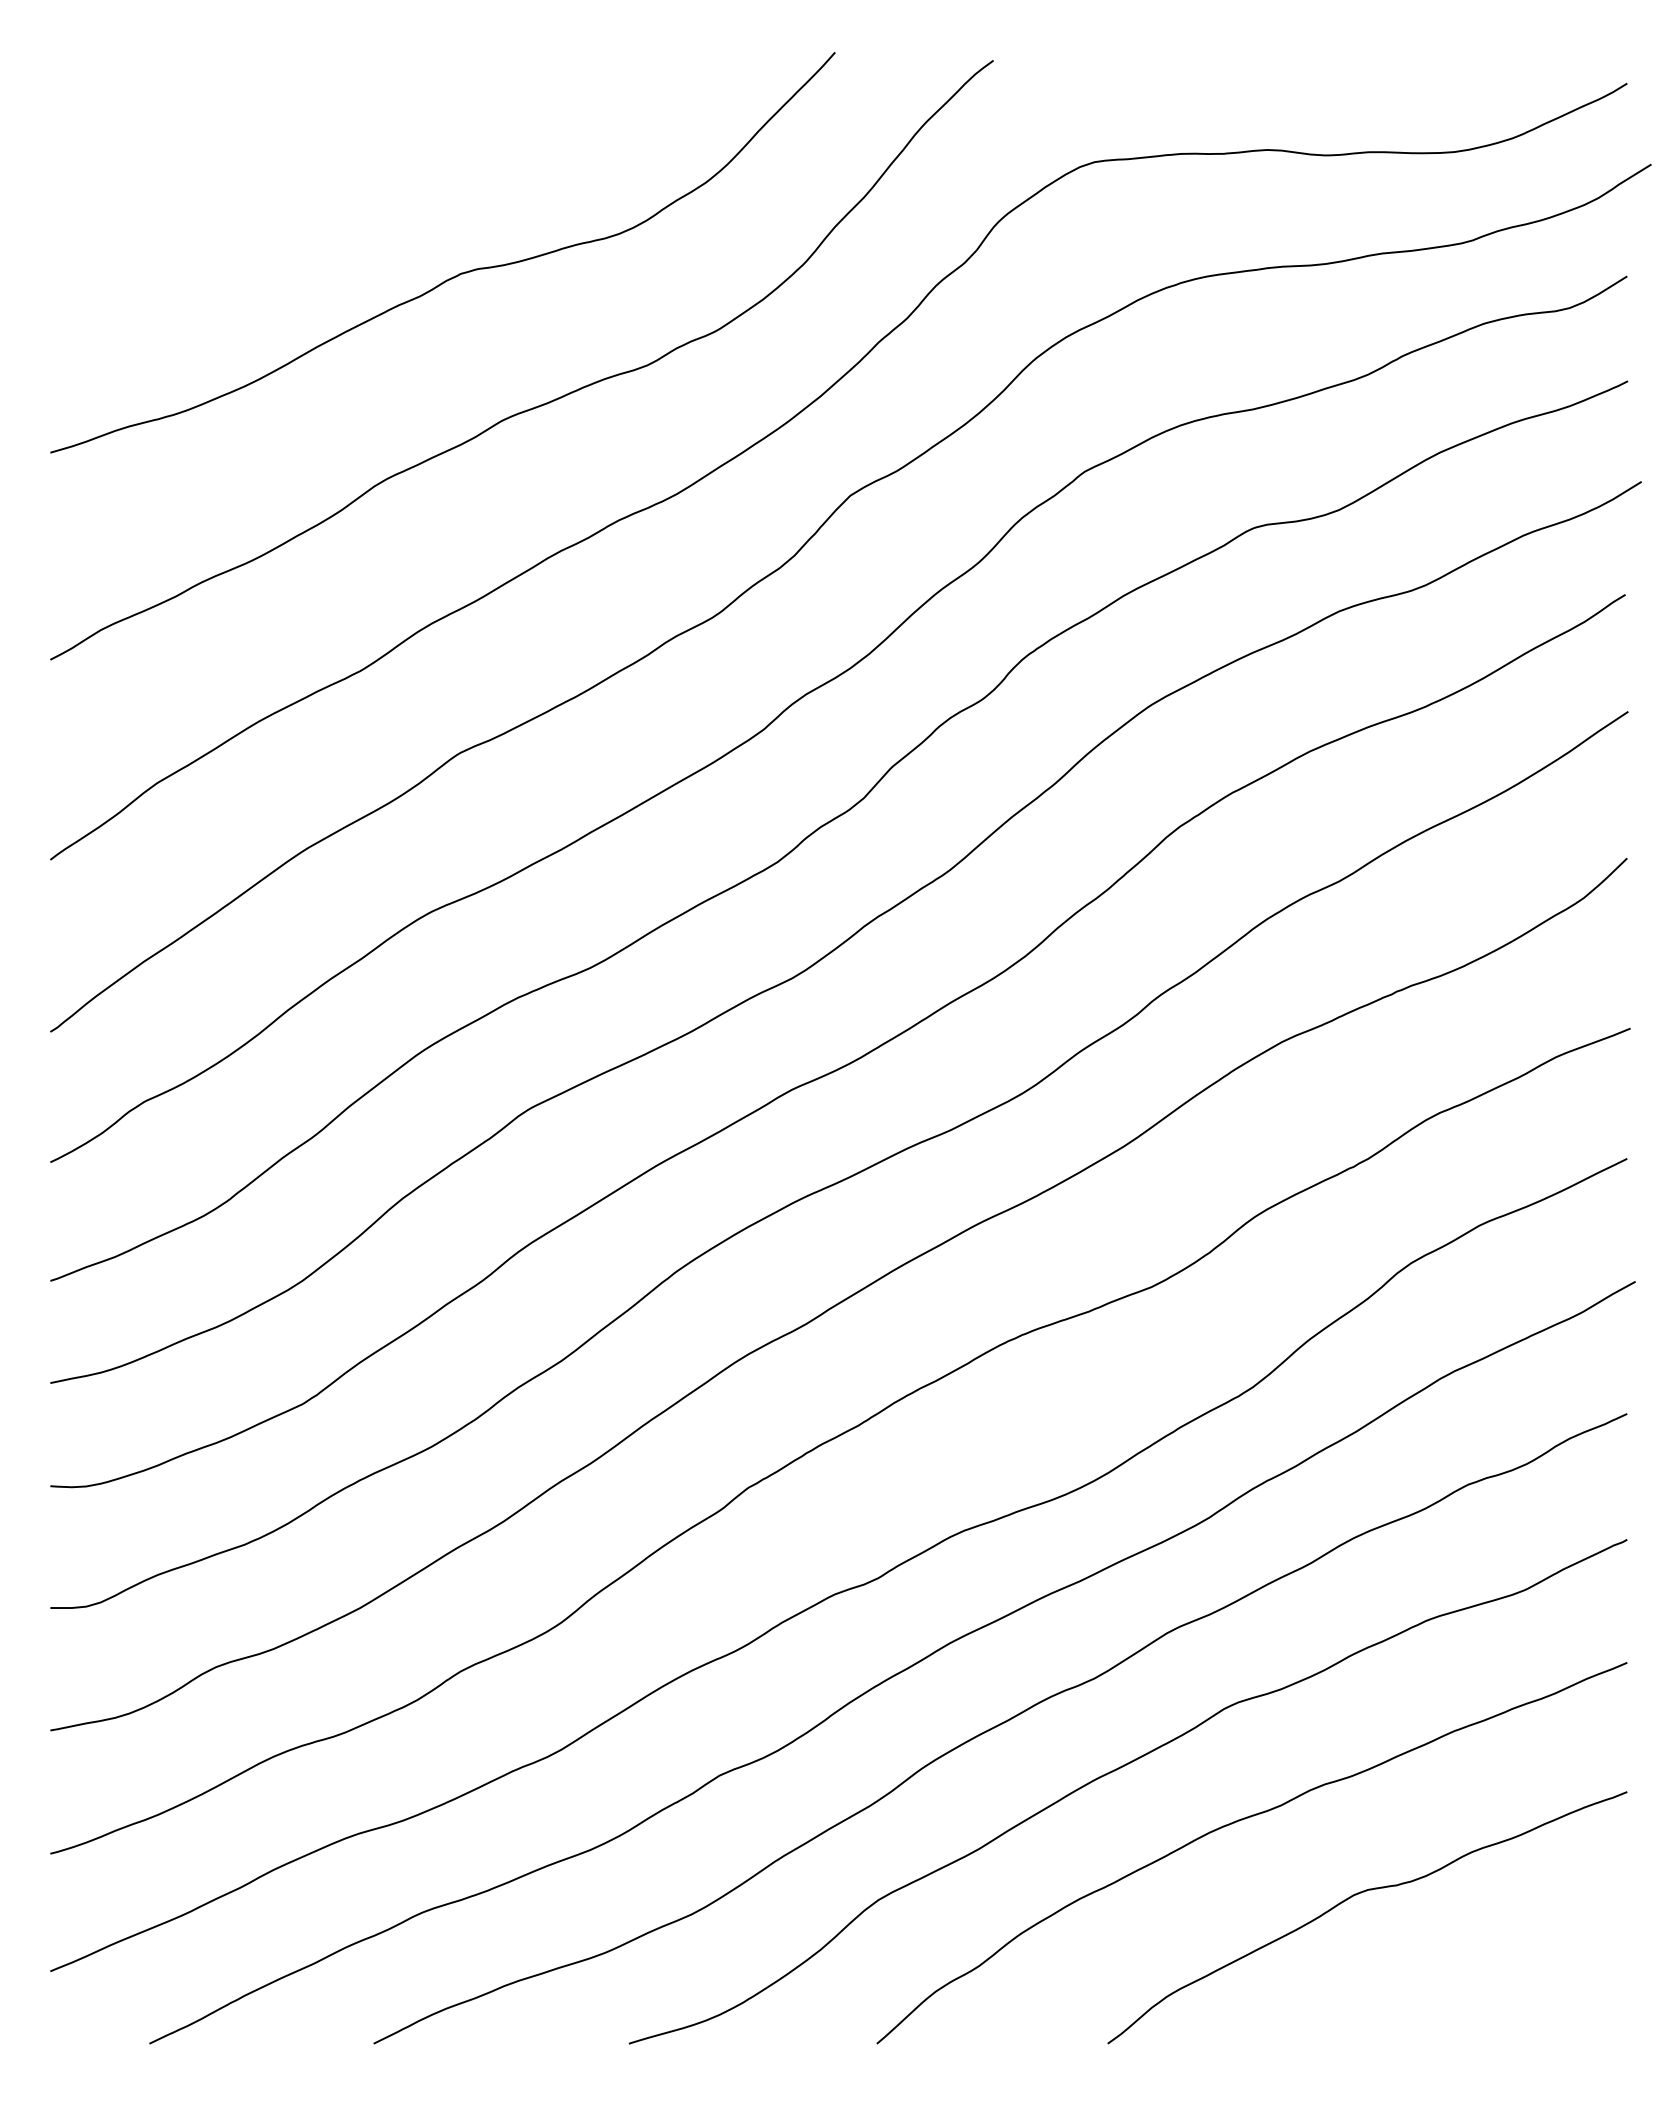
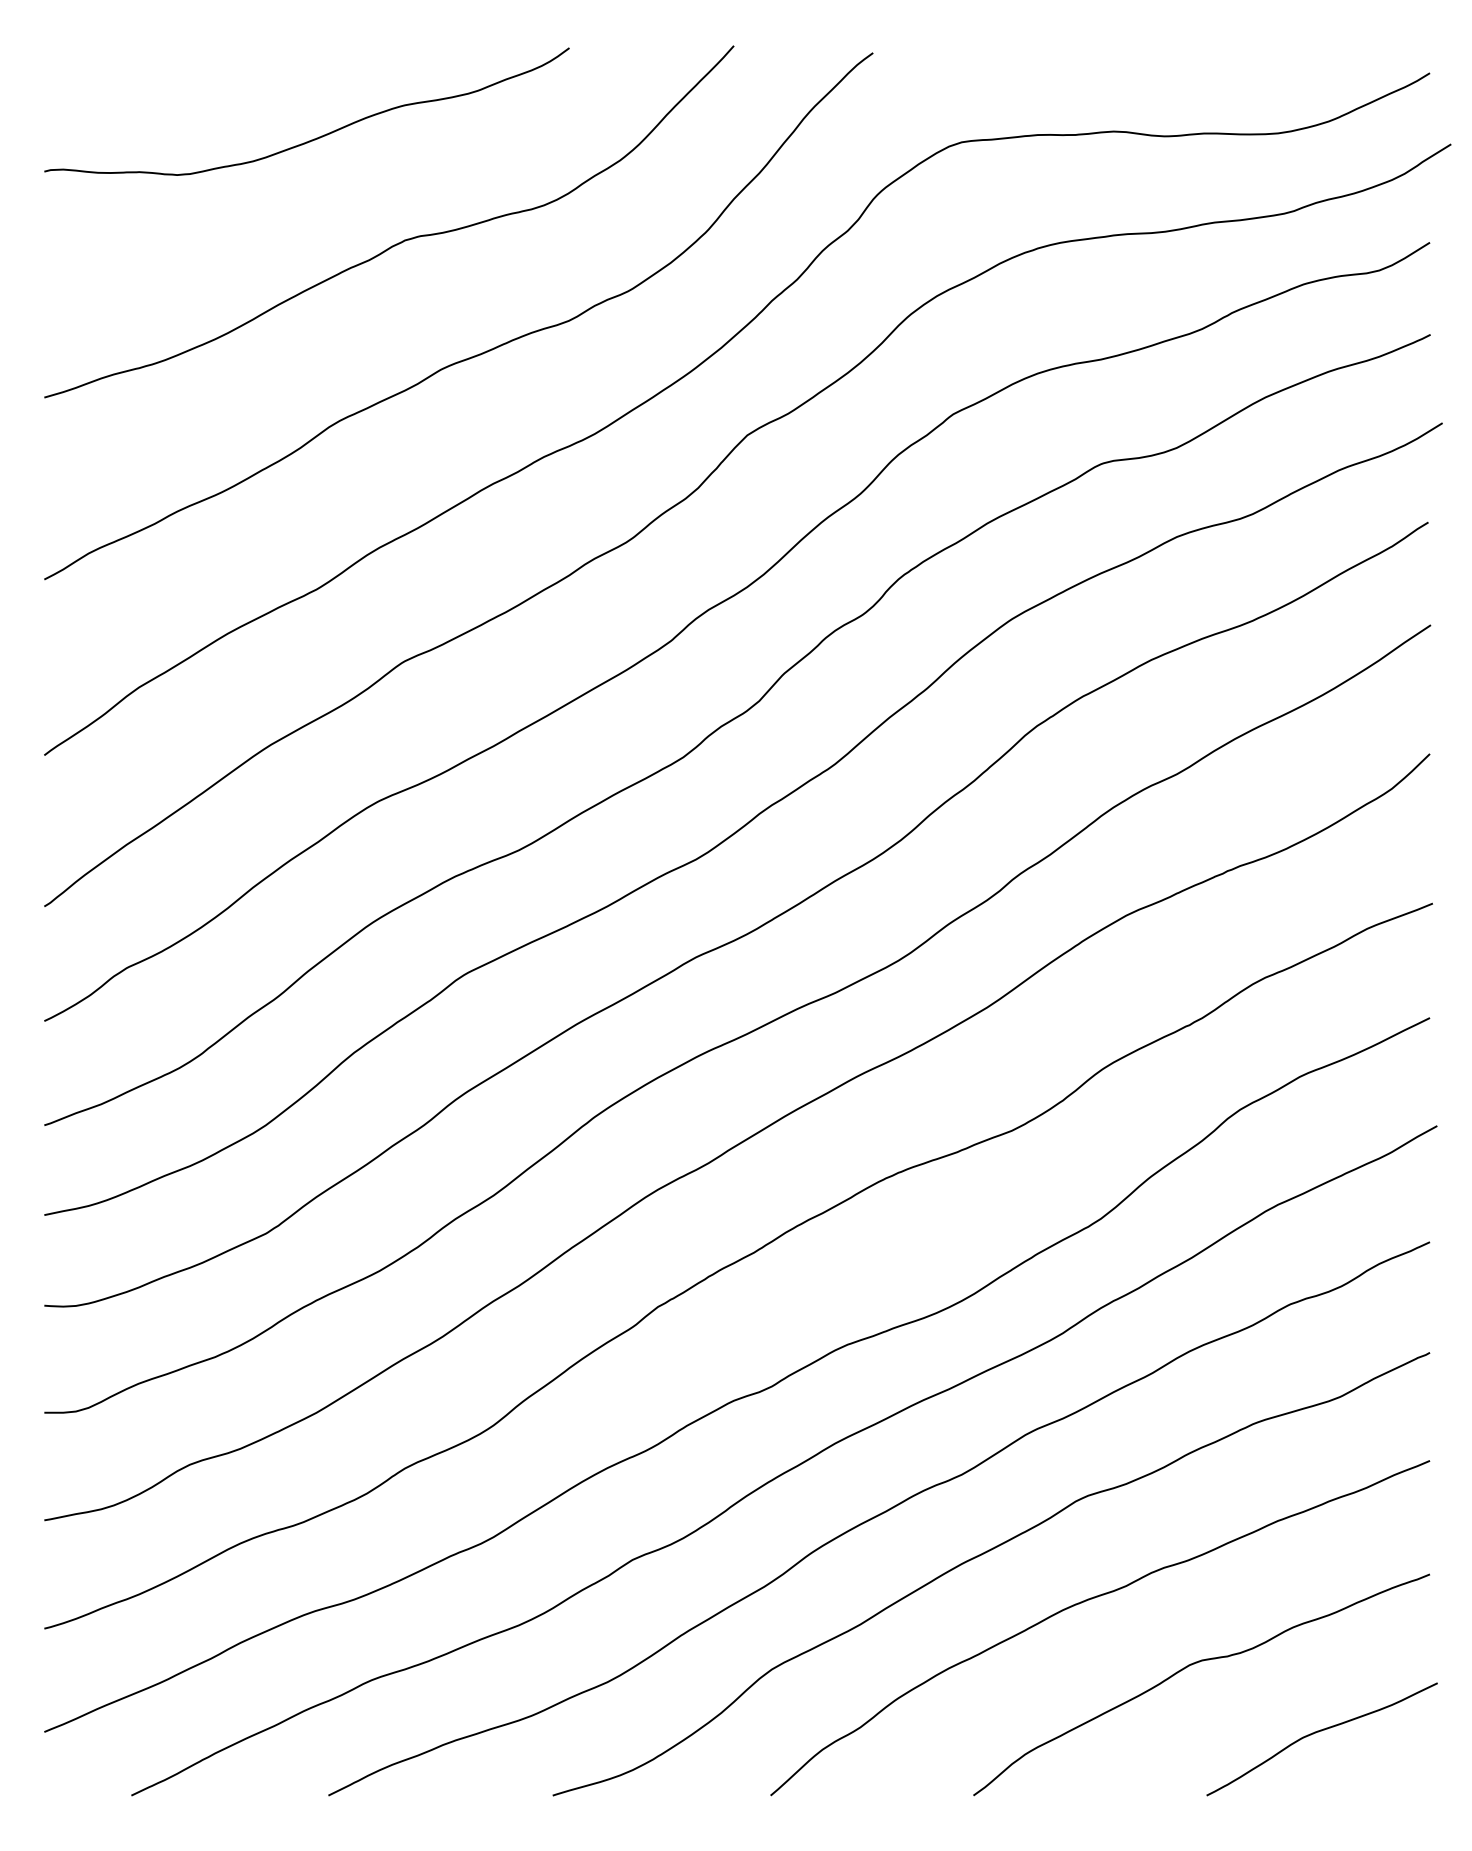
curve: (363, 155) -> (319, 136), added
curve: (1501, 1971) -> (1319, 1732), added

